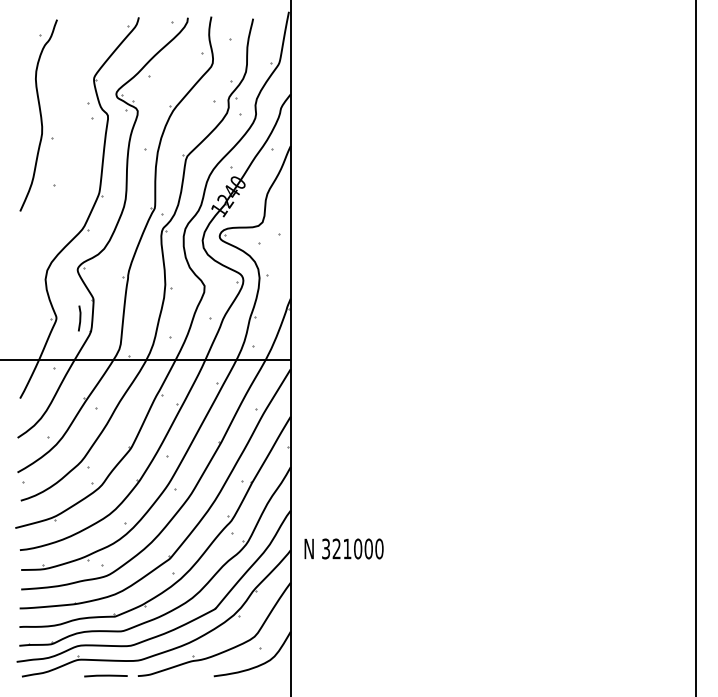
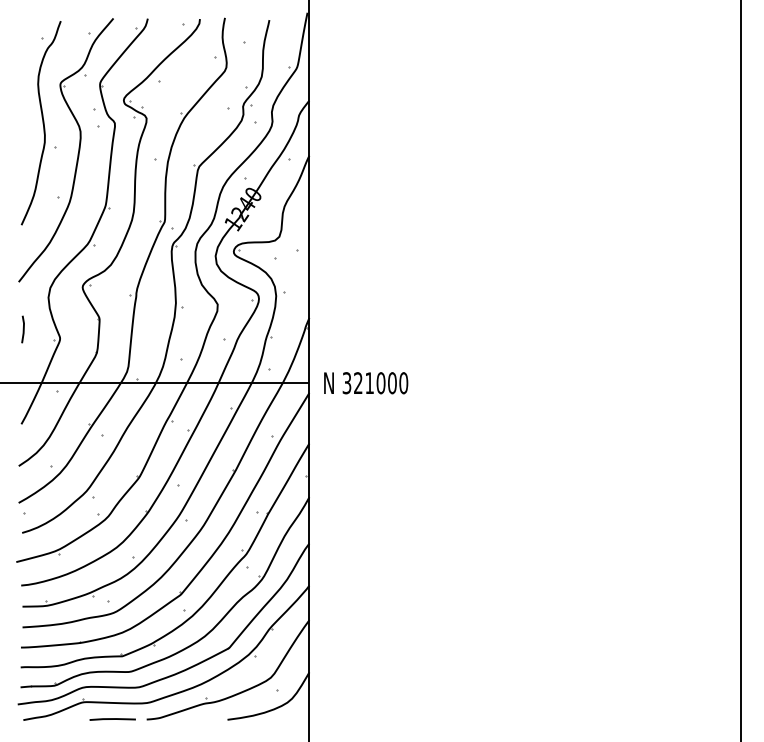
part: (73, 140) -> (78, 149), added
line: (79, 318) -> (22, 329), moved
text: (343, 548) -> (365, 382), moved

